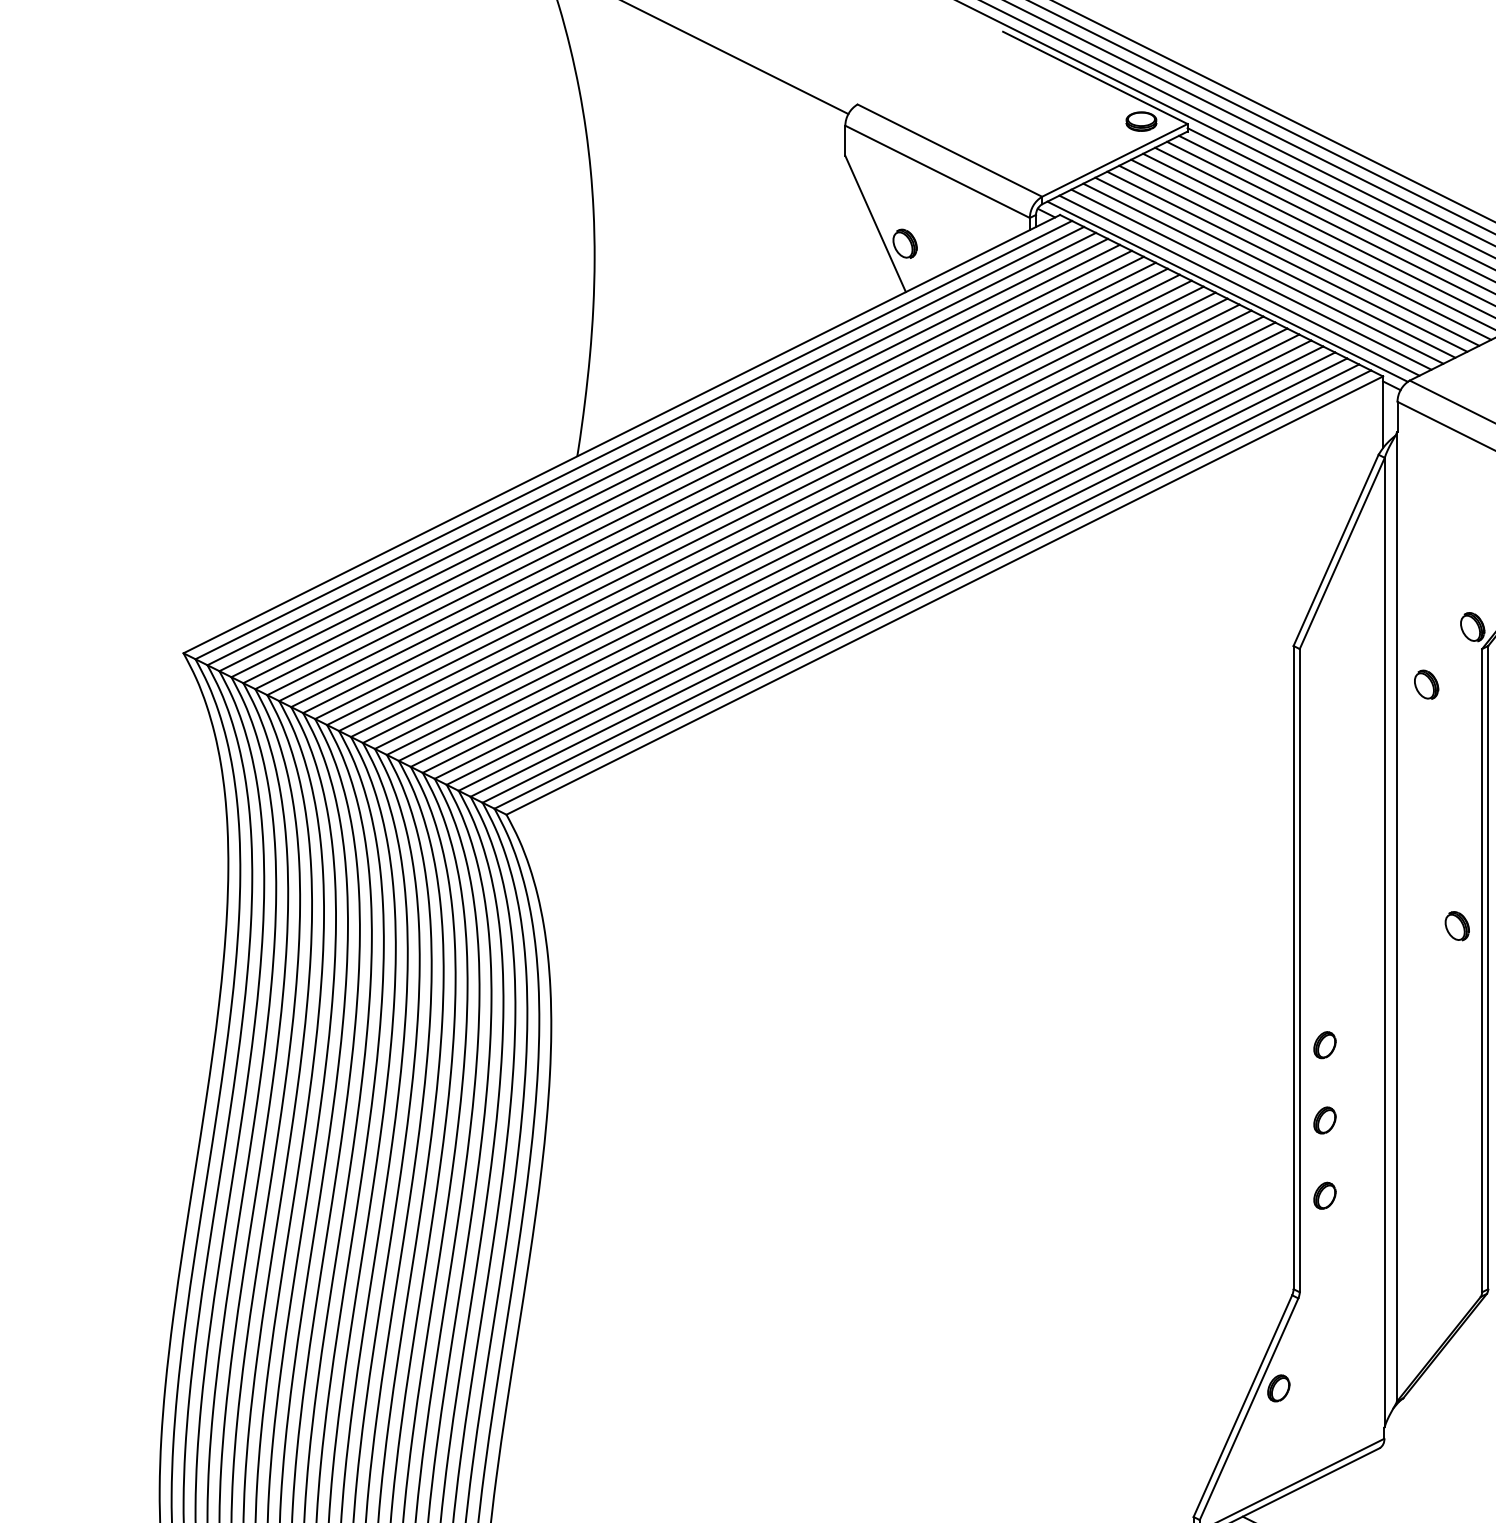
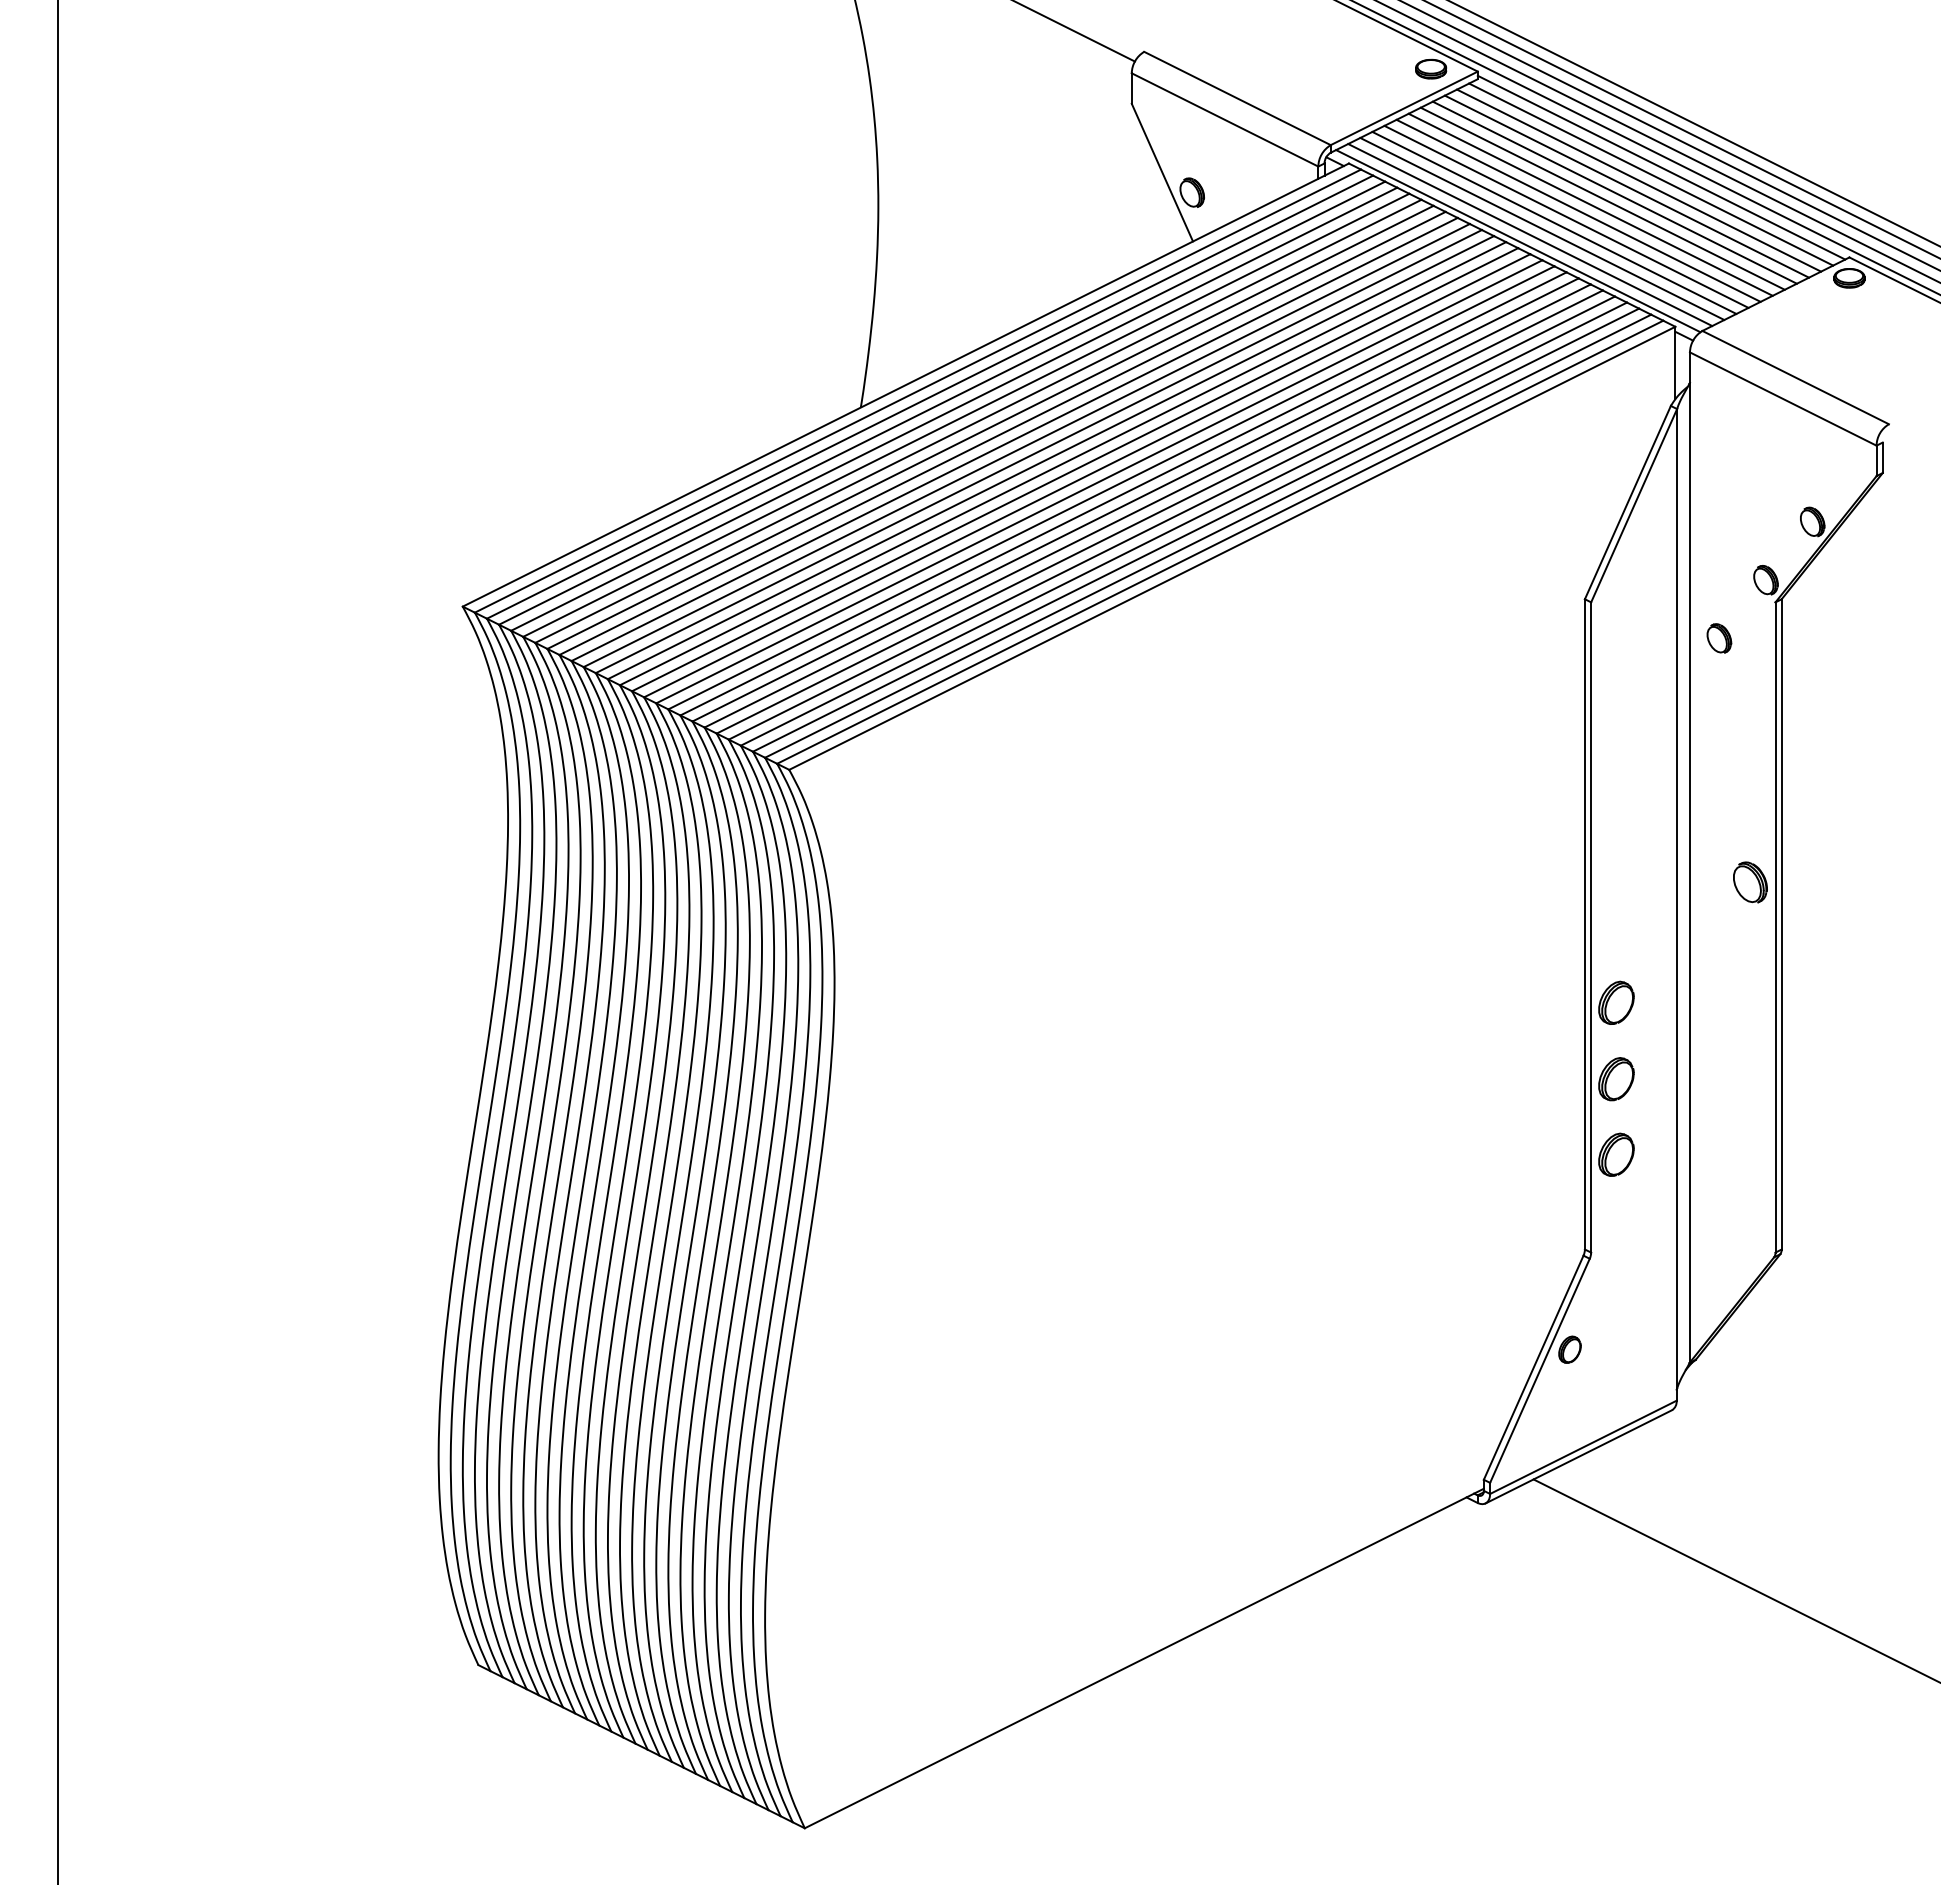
part: (1457, 926) -> (1750, 882), size x1.4
part: (1324, 1044) -> (1616, 1002), size x1.6
part: (1324, 1120) -> (1616, 1078), size x1.6
part: (1324, 1196) -> (1616, 1155), size x1.6

